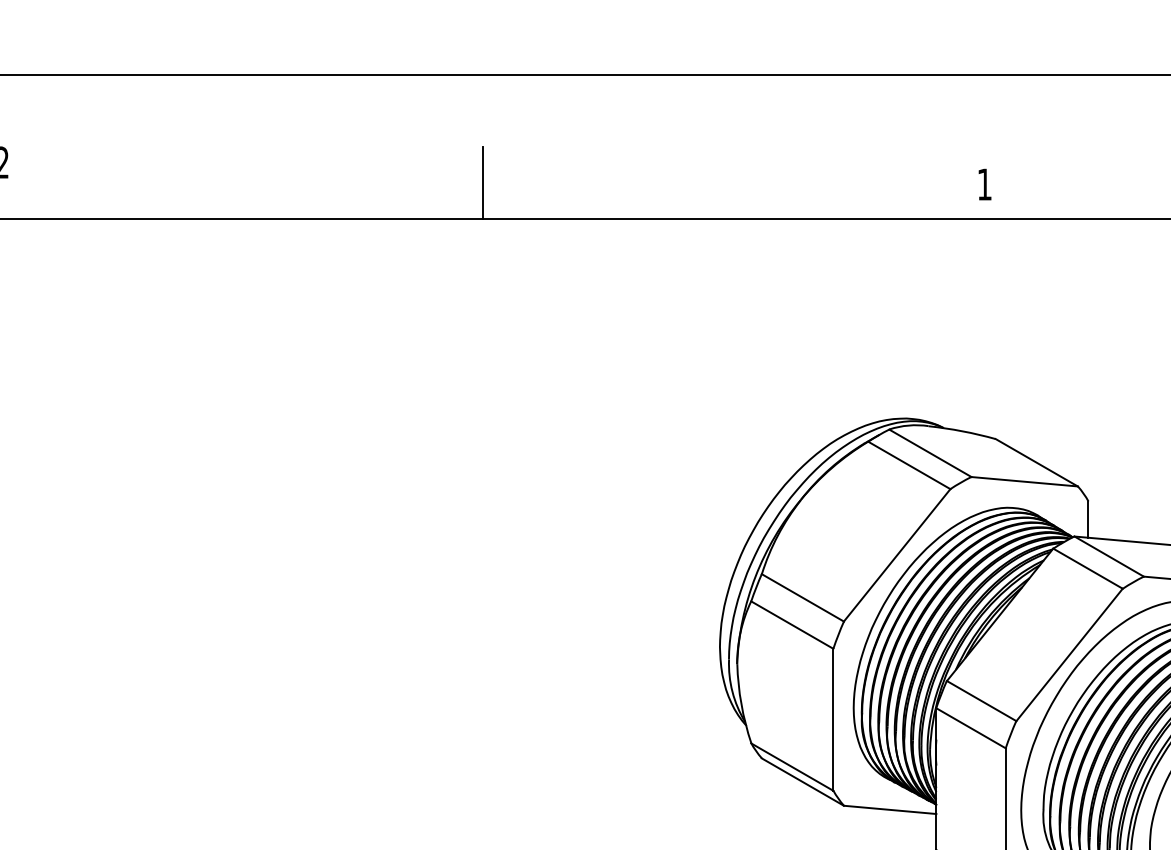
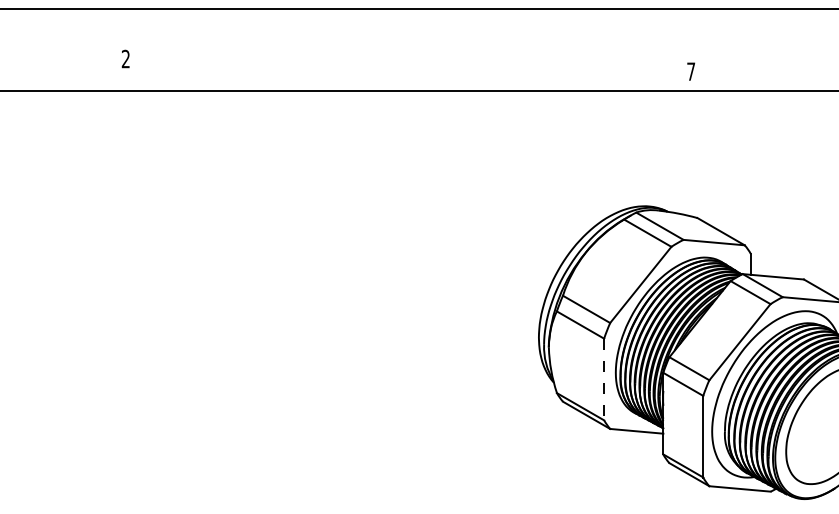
line: (482, 182) -> (402, 70), removed
text: (985, 184) -> (691, 71), 1 -> 7
line: (834, 719) -> (604, 379), solid -> dashed

